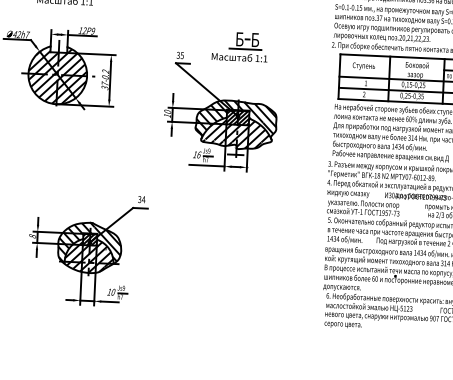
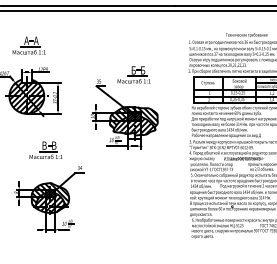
part: (85, 165) -> (45, 149), added

